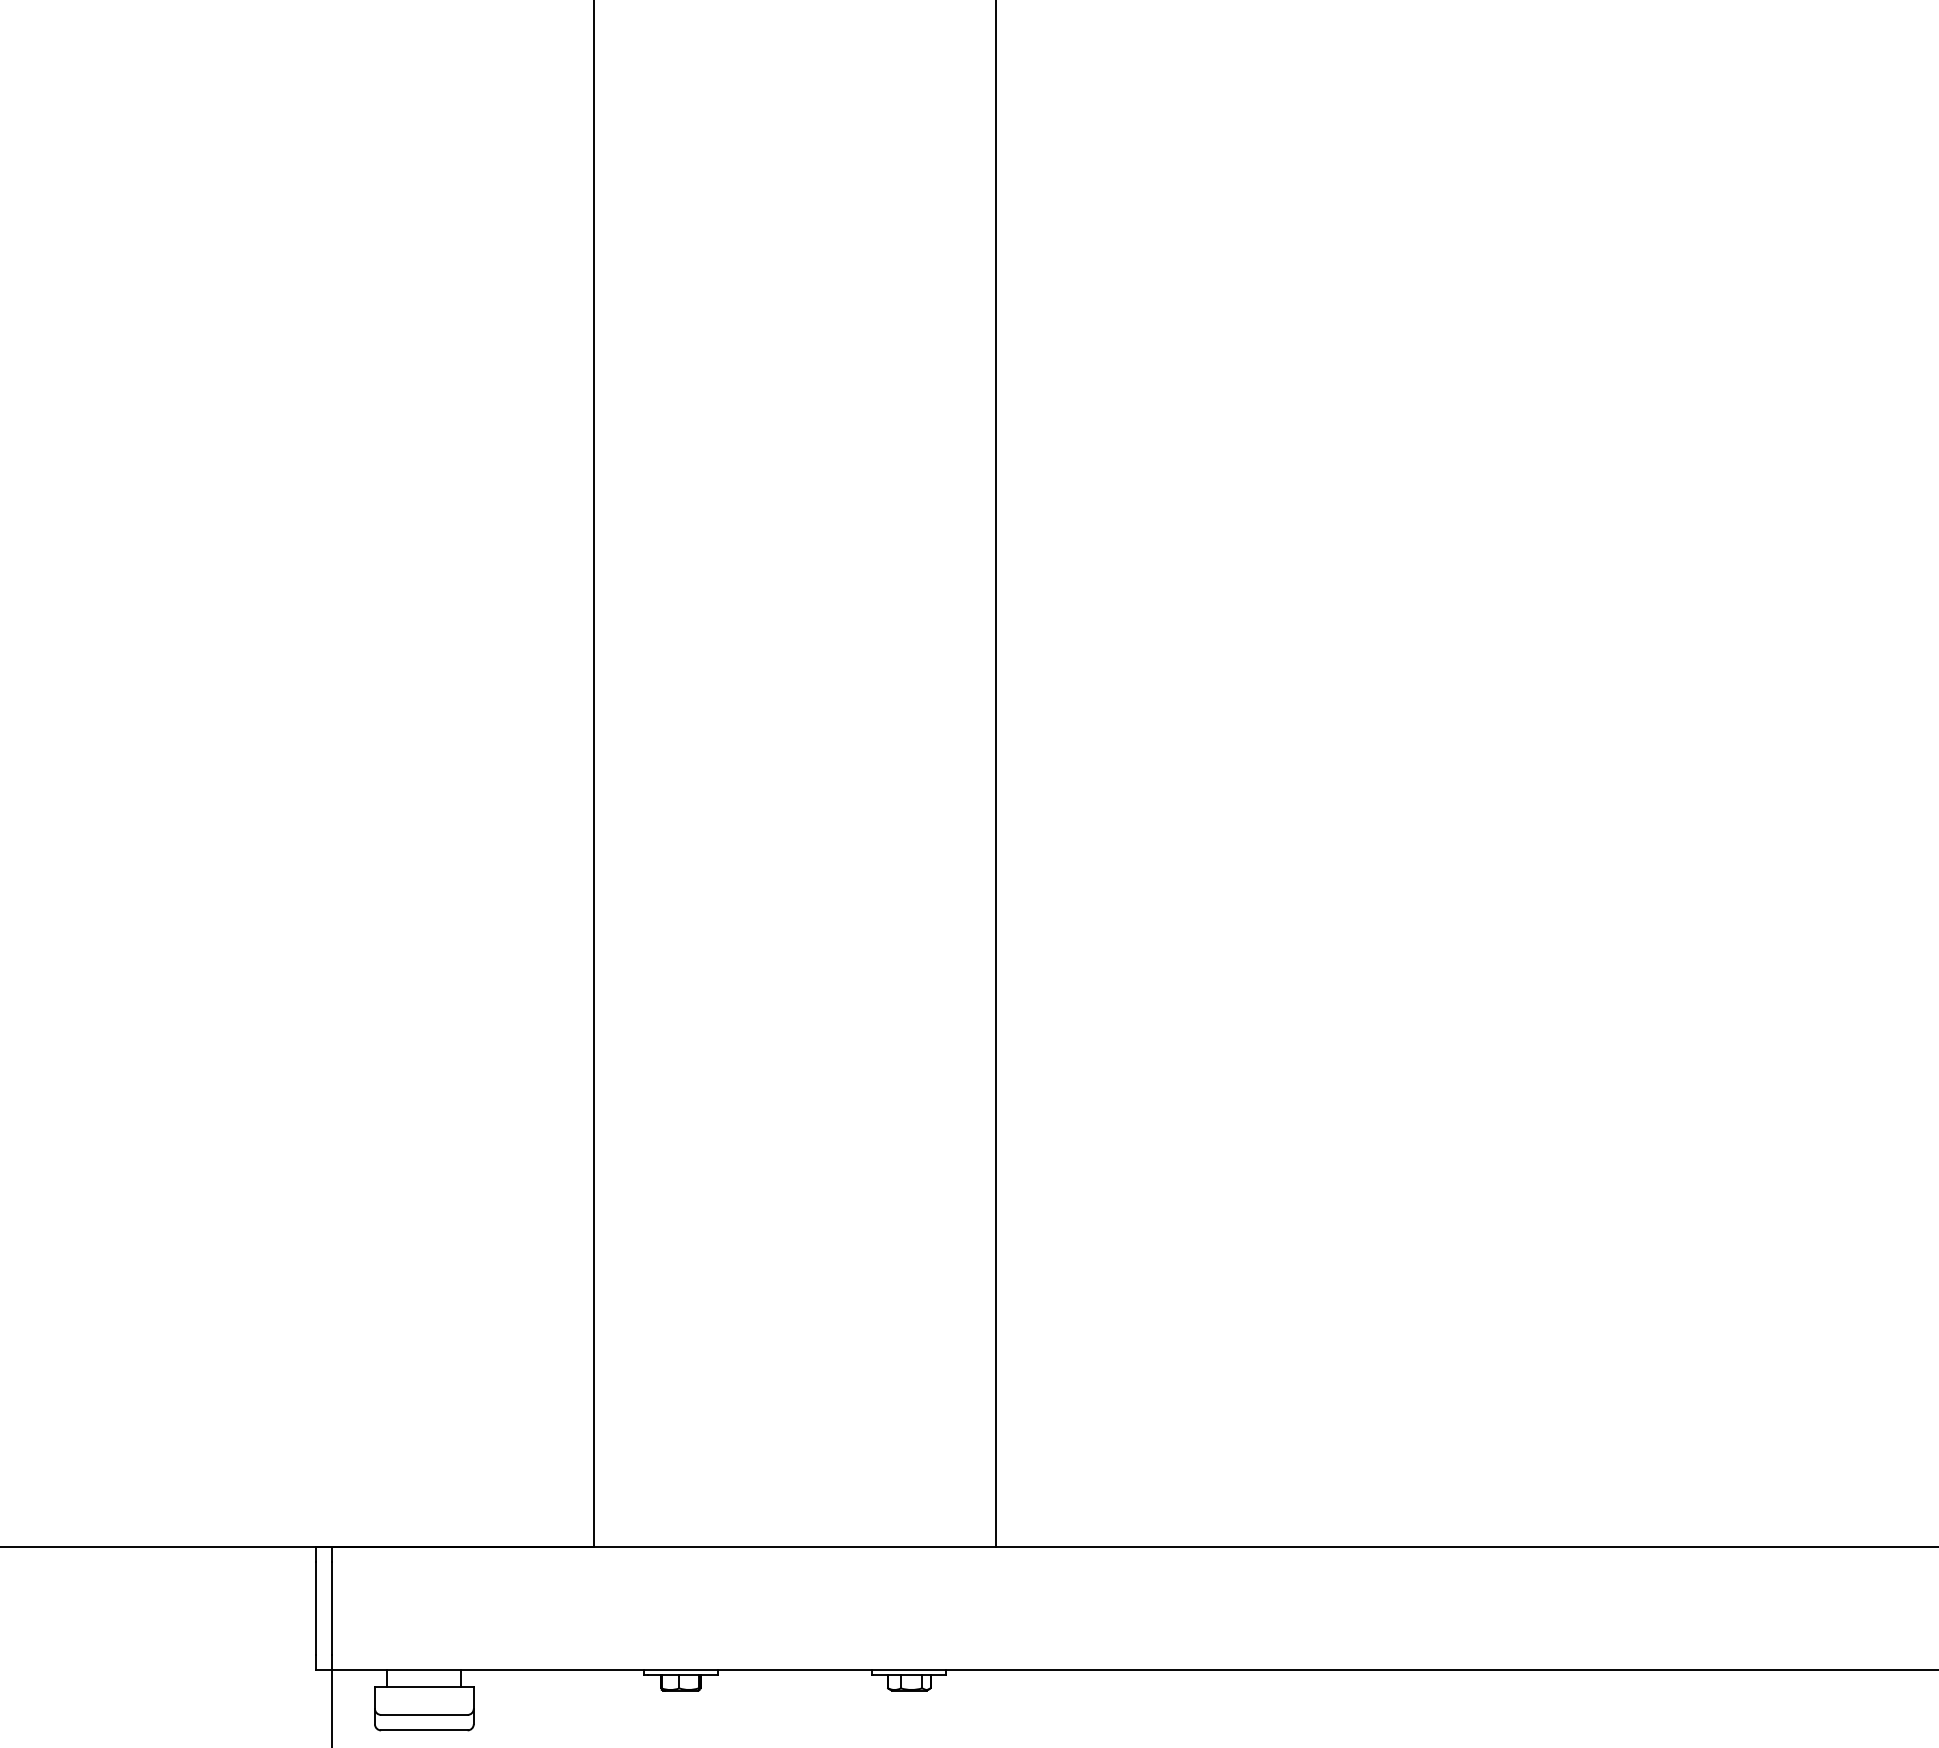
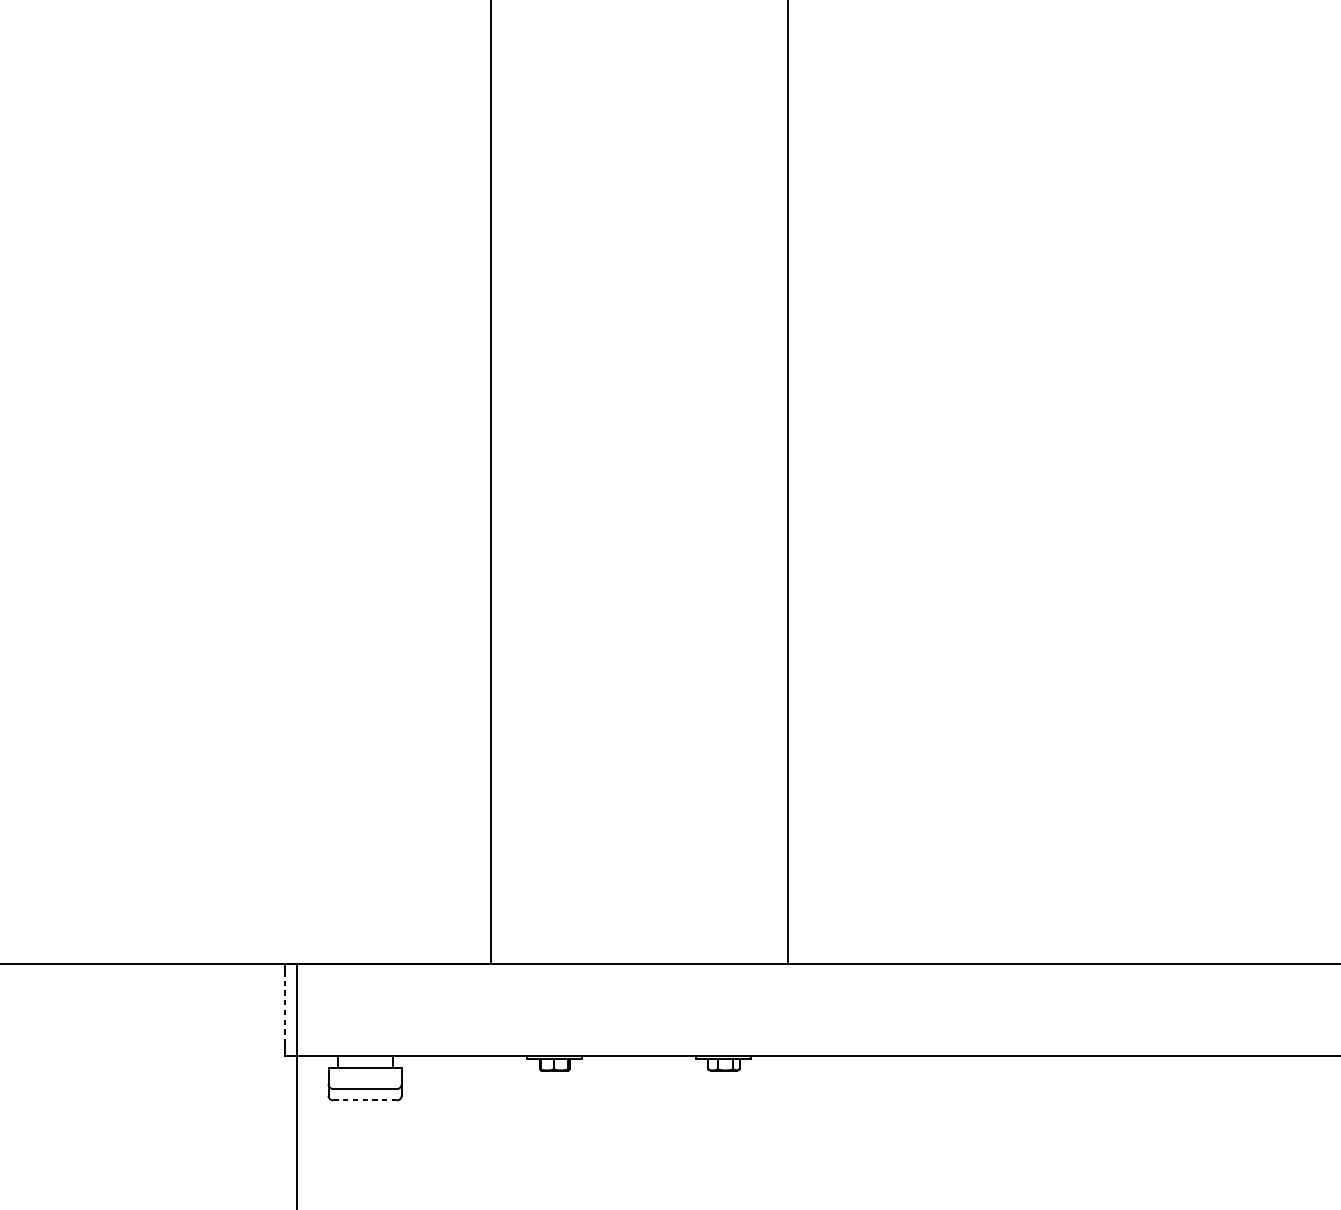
line: (316, 1607) -> (285, 1009), solid -> dashed
line: (423, 1730) -> (364, 1100), solid -> dashed

